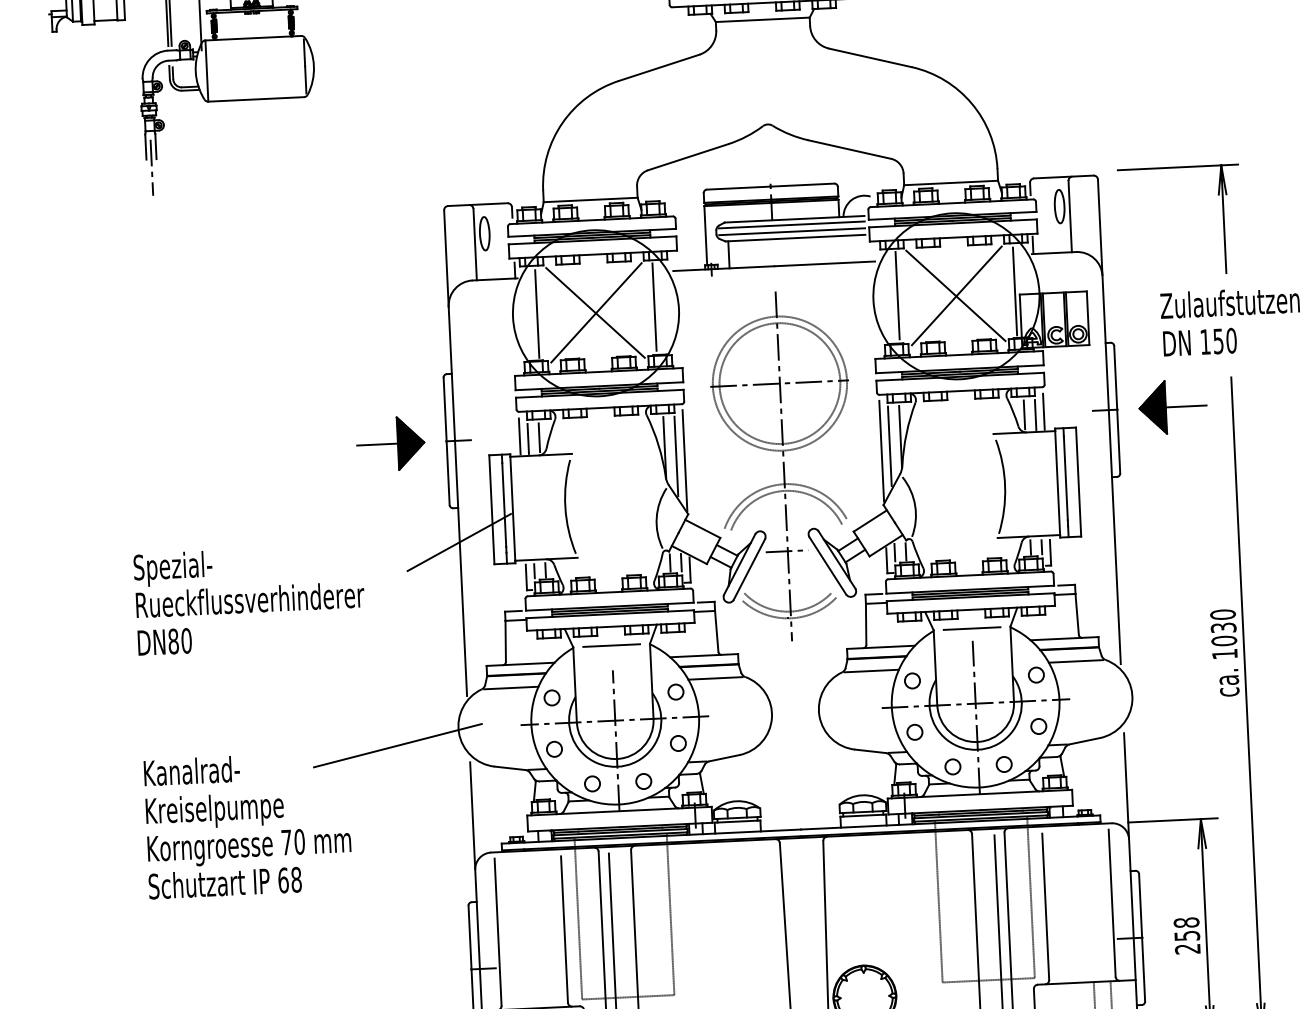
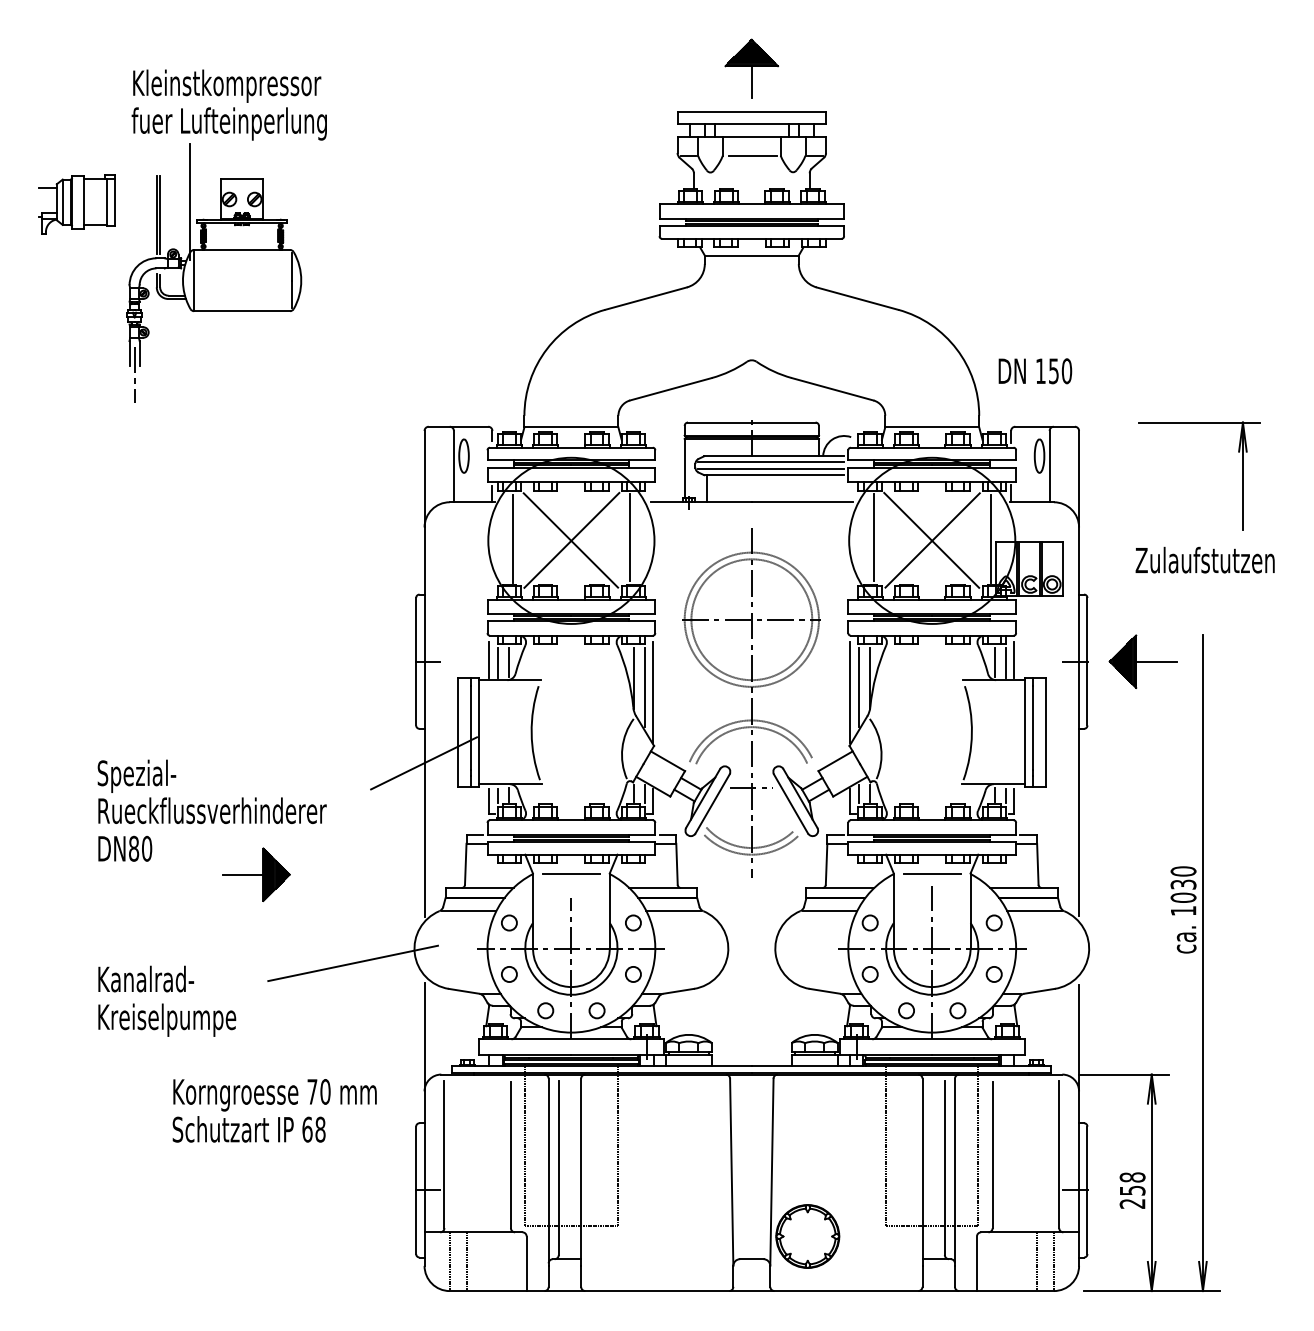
part: (1223, 218) -> (1242, 475), moved
text: (1200, 342) -> (1035, 371), moved
part: (391, 443) -> (256, 874), moved
text: (249, 862) -> (274, 1110), moved

